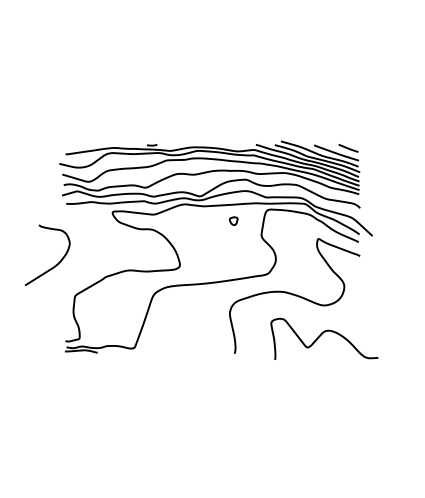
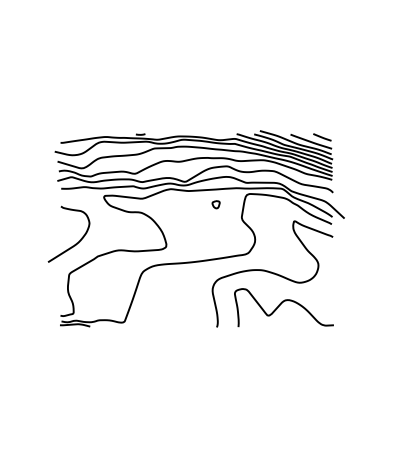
curve: (54, 265) -> (75, 243), moved
curve: (321, 335) -> (281, 304), moved

